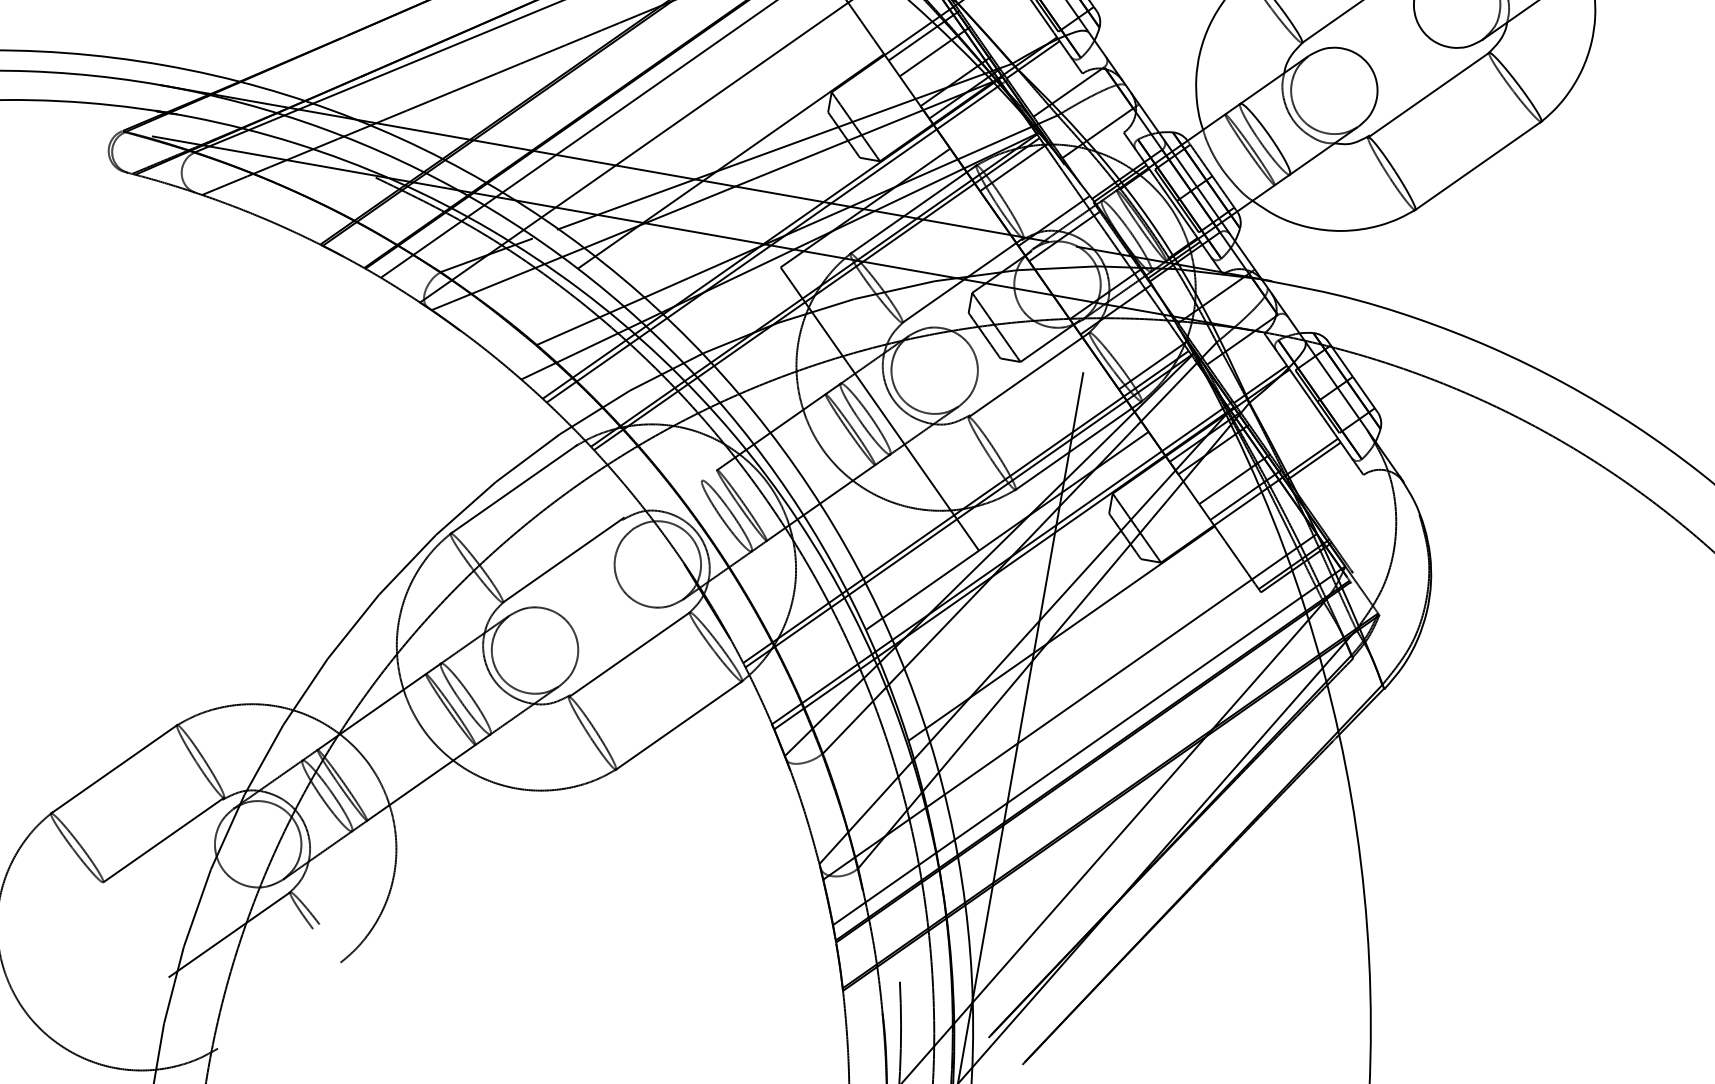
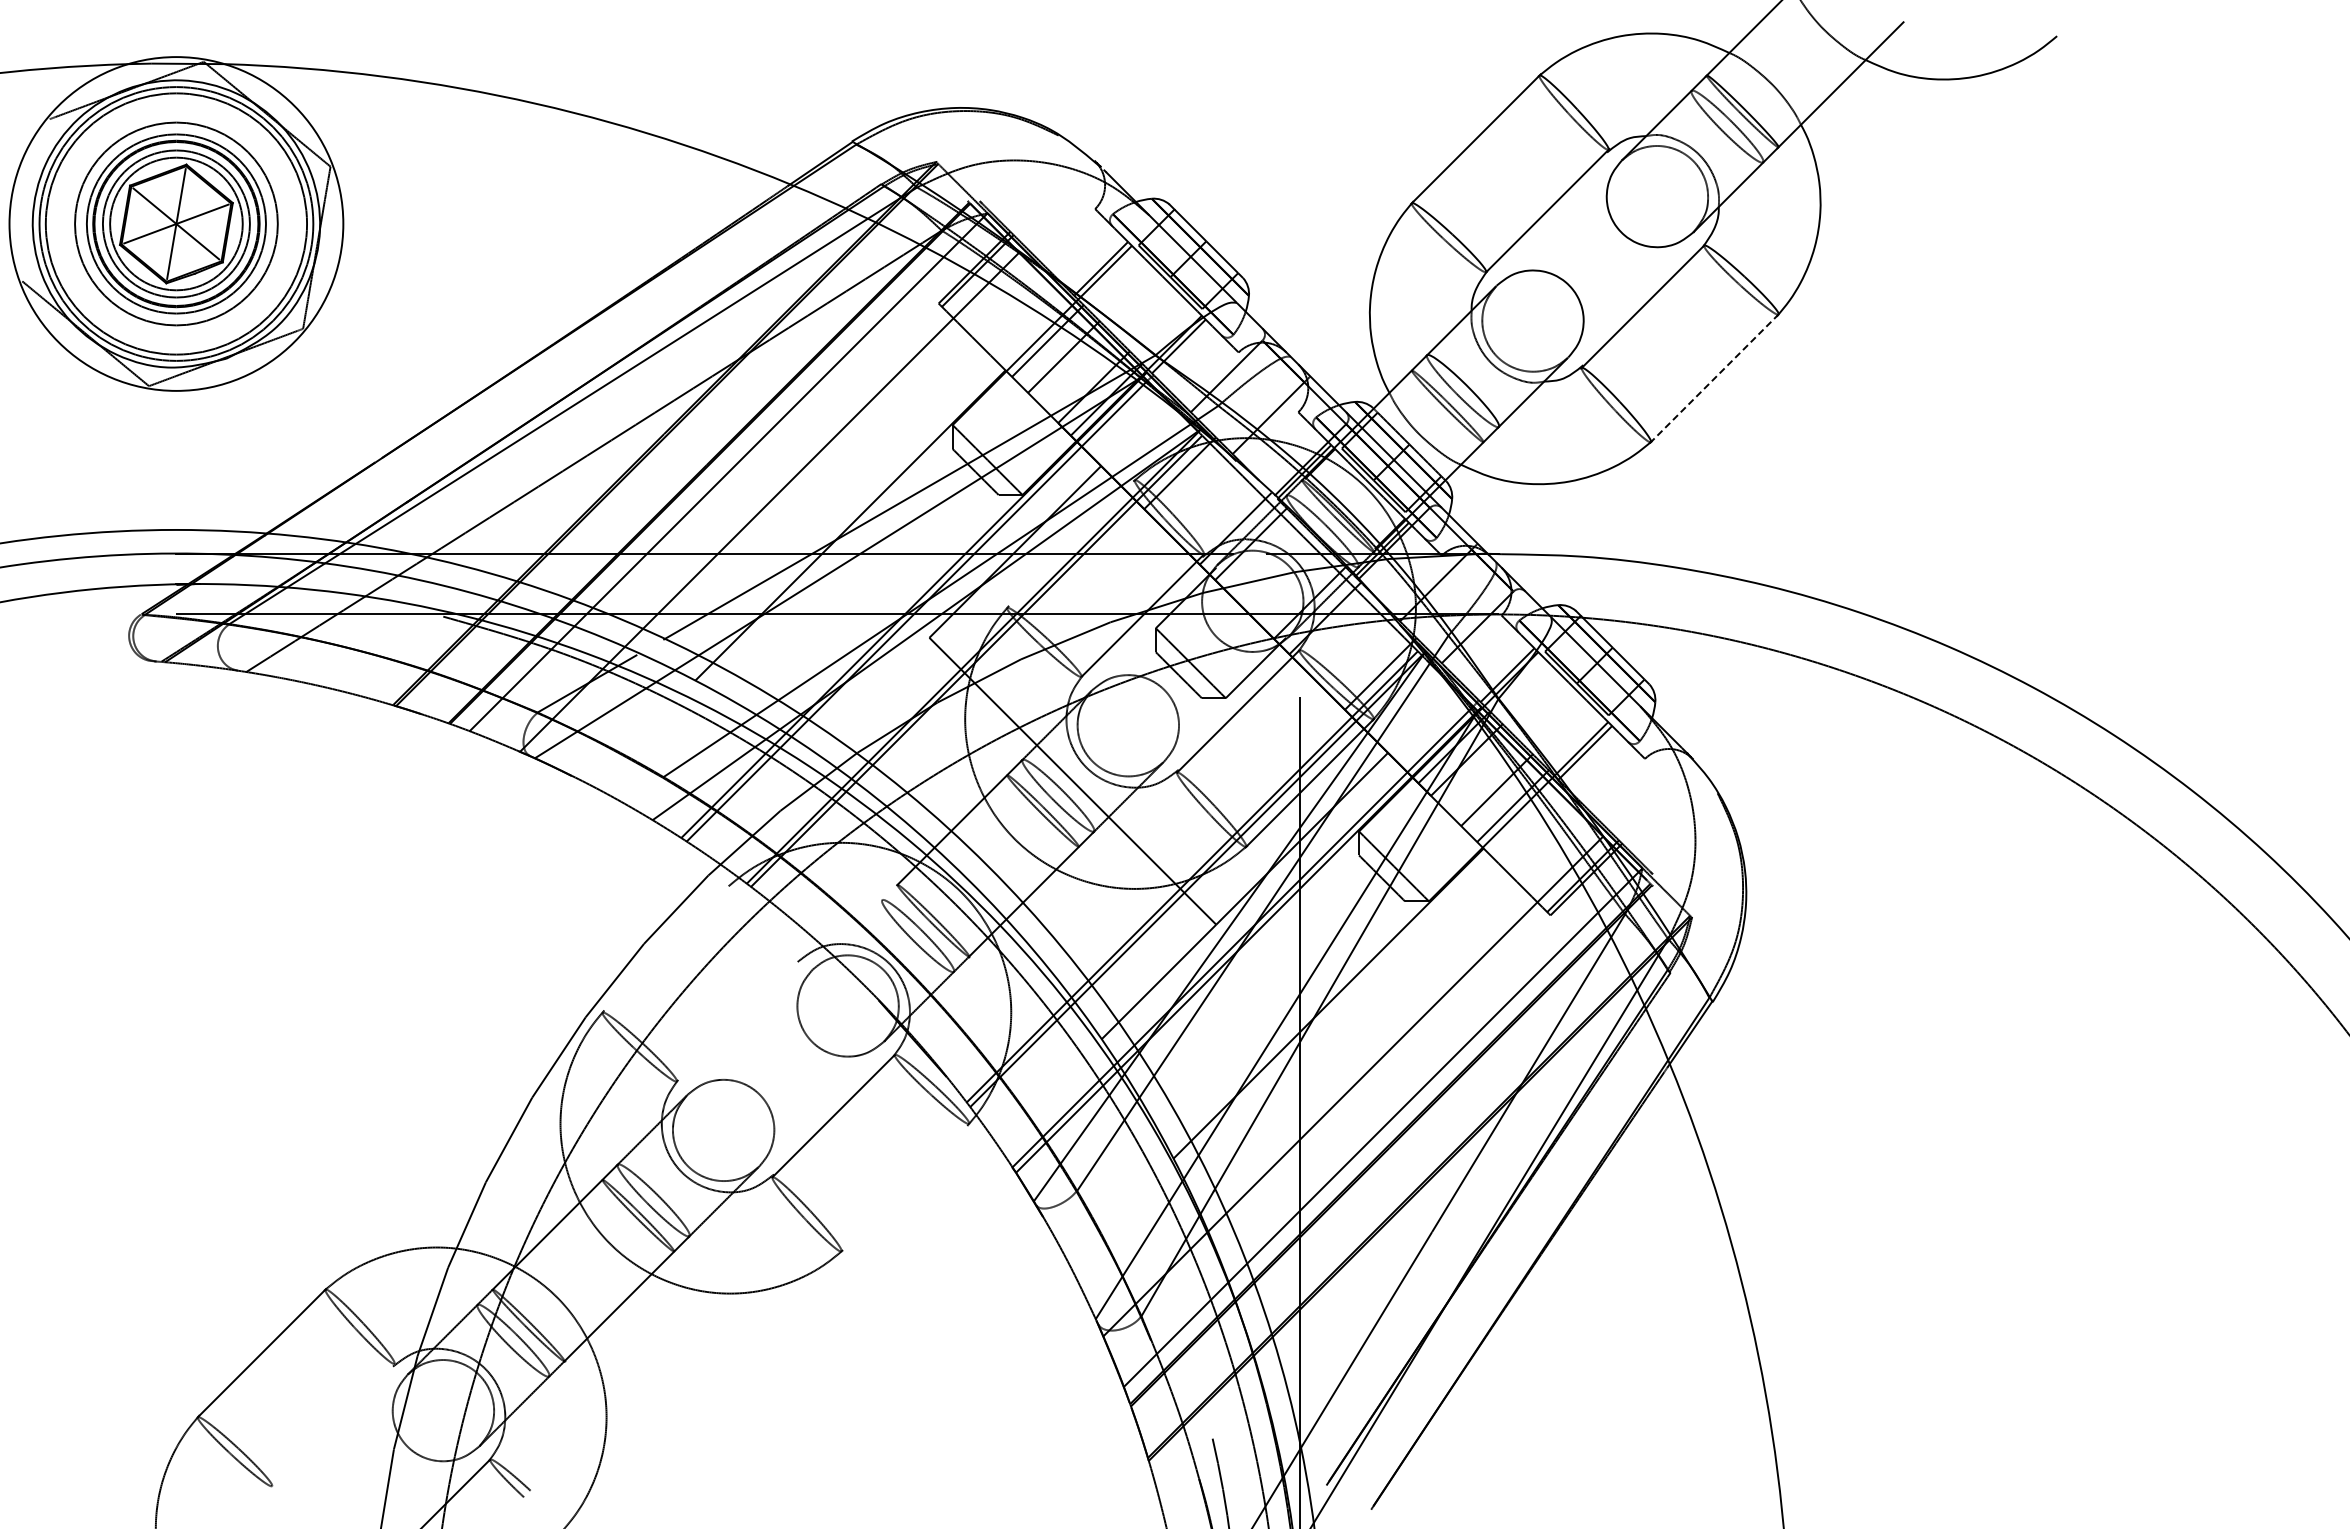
line: (1478, 165) -> (1714, 378), solid -> dashed
line: (913, 209) -> (1071, 543), removed
line: (513, 489) -> (666, 948), removed
line: (563, 559) -> (738, 1019), removed
line: (678, 725) -> (904, 1187), removed
line: (163, 839) -> (333, 1424), removed

